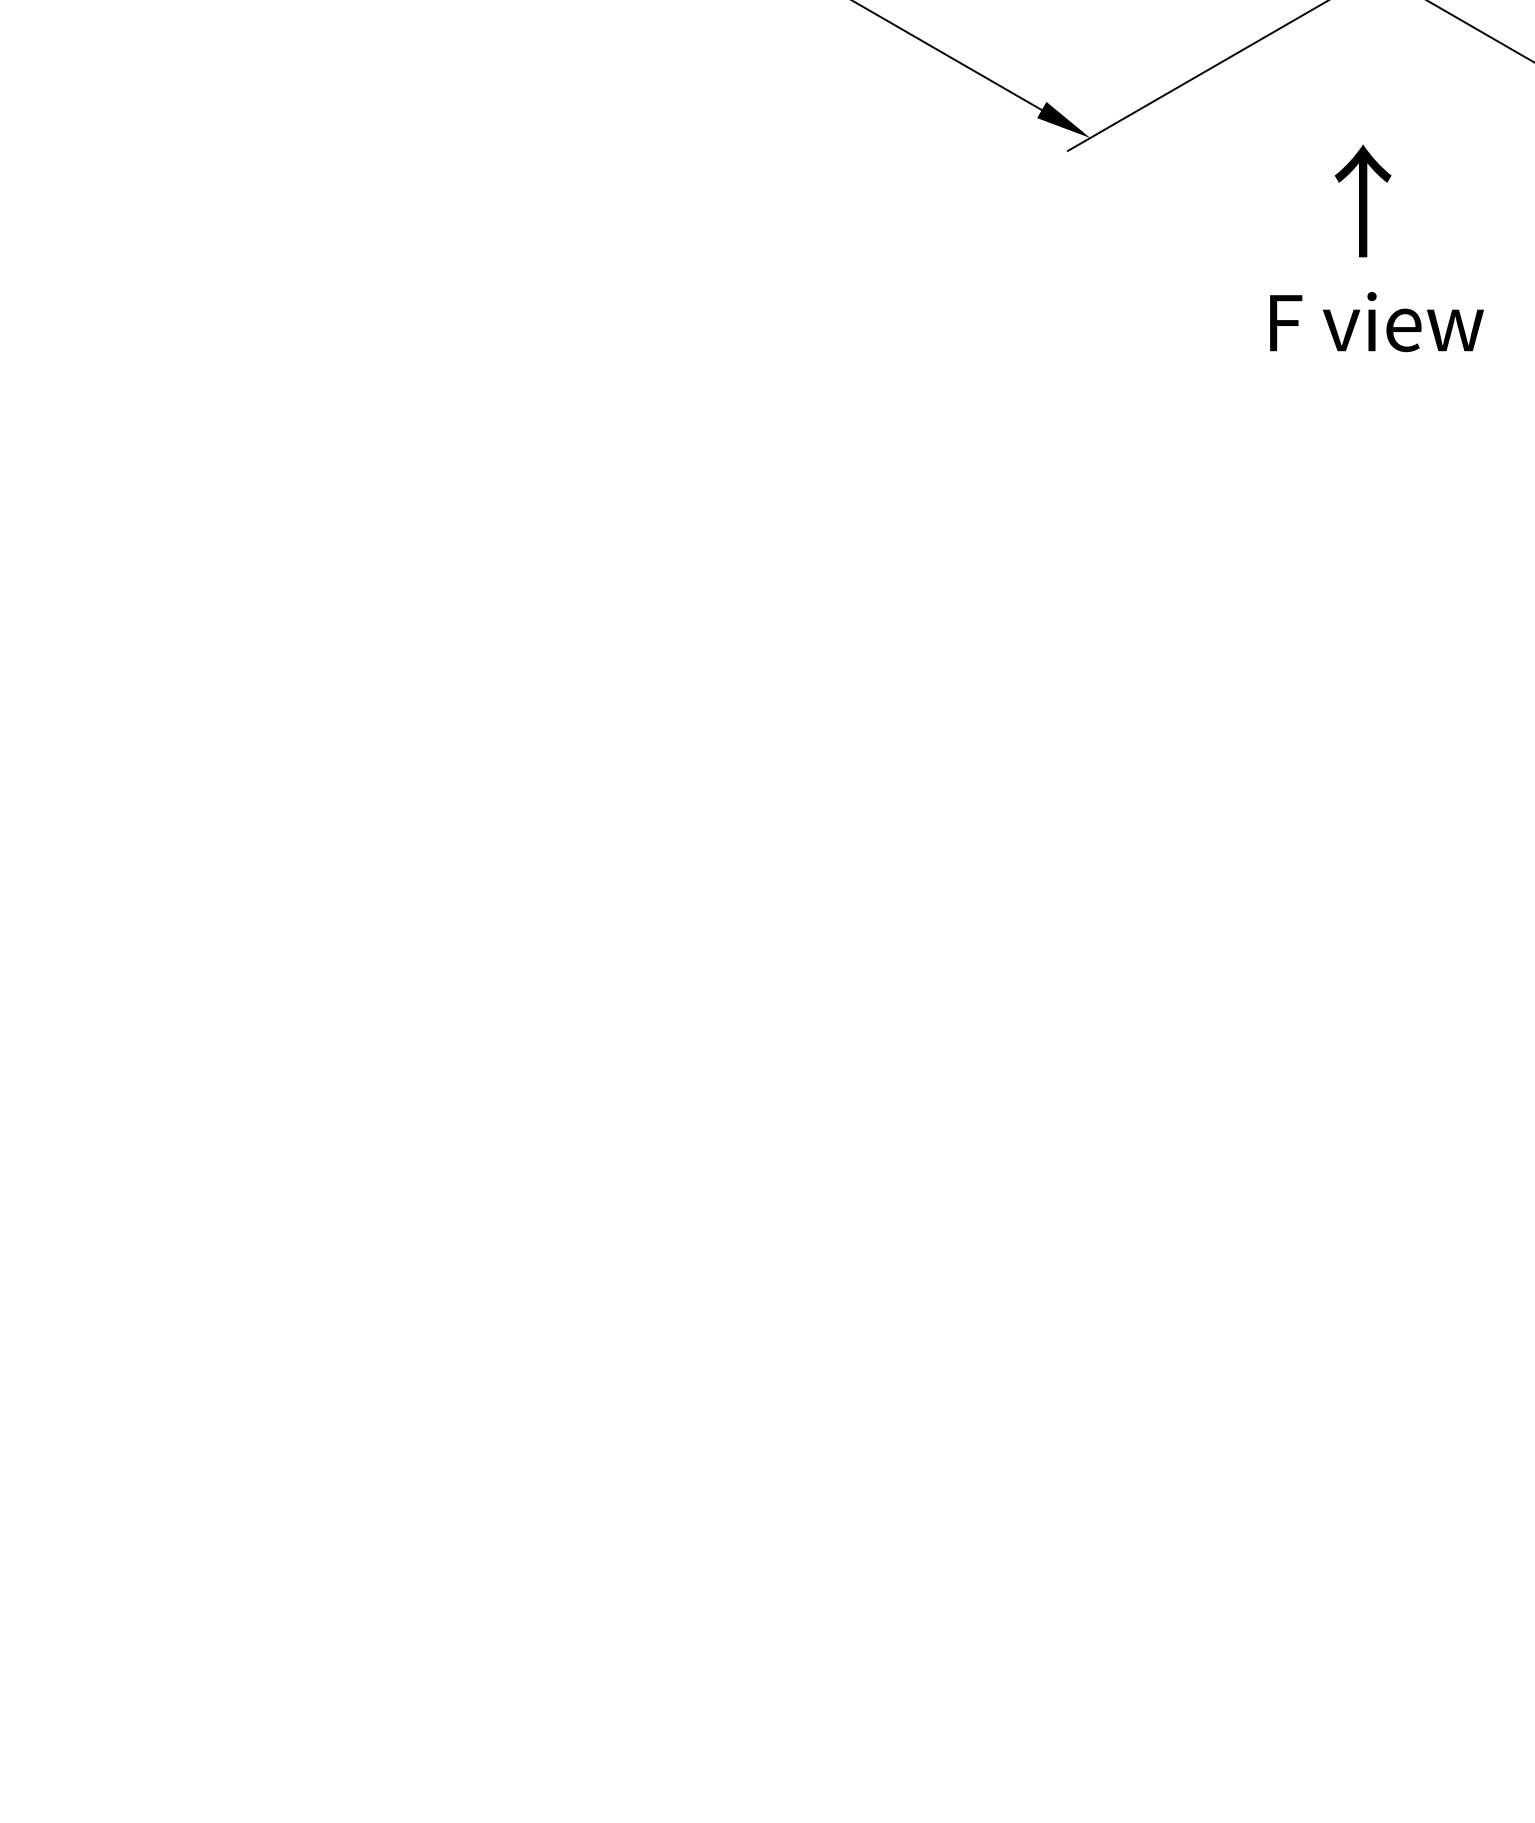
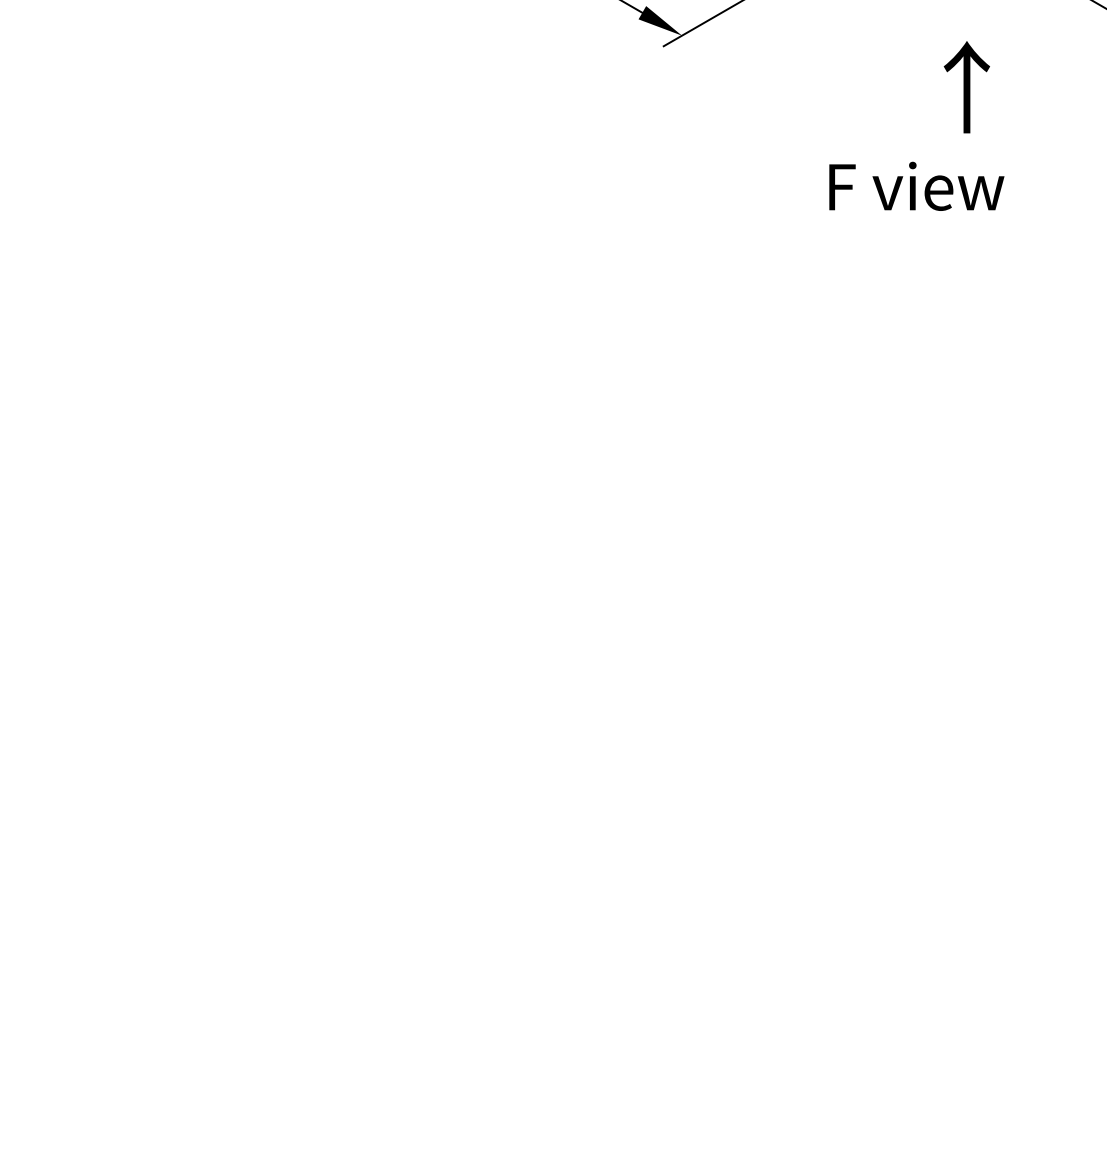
text: (1362, 200) -> (966, 86), moved

